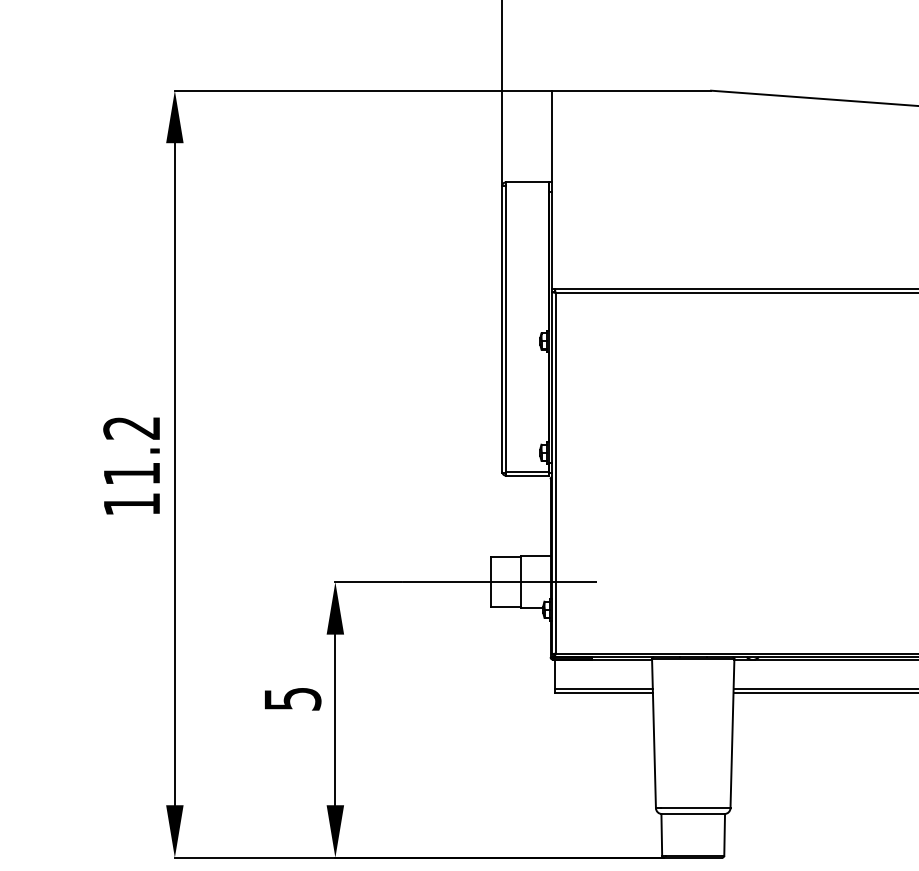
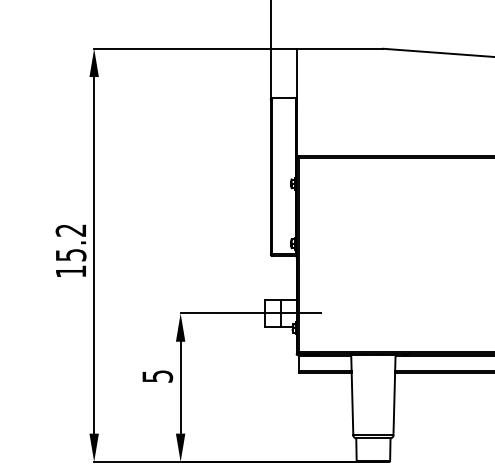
text: (132, 474) -> (71, 255), 11.2 -> 15.2

